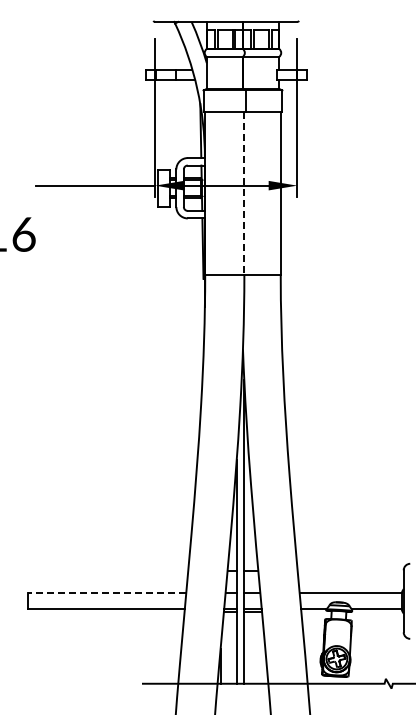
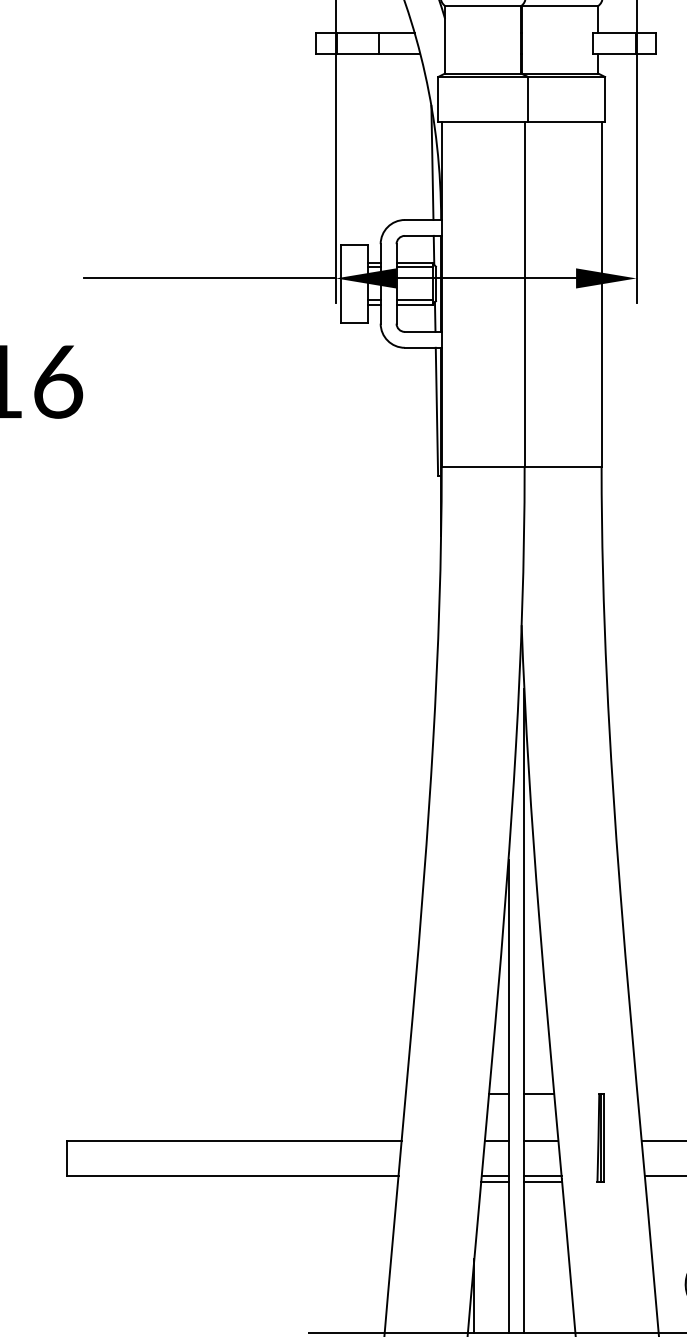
line: (244, 193) -> (524, 295), dashed -> solid
part: (279, 591) -> (598, 1137), added
line: (107, 593) -> (234, 1141), dashed -> solid

